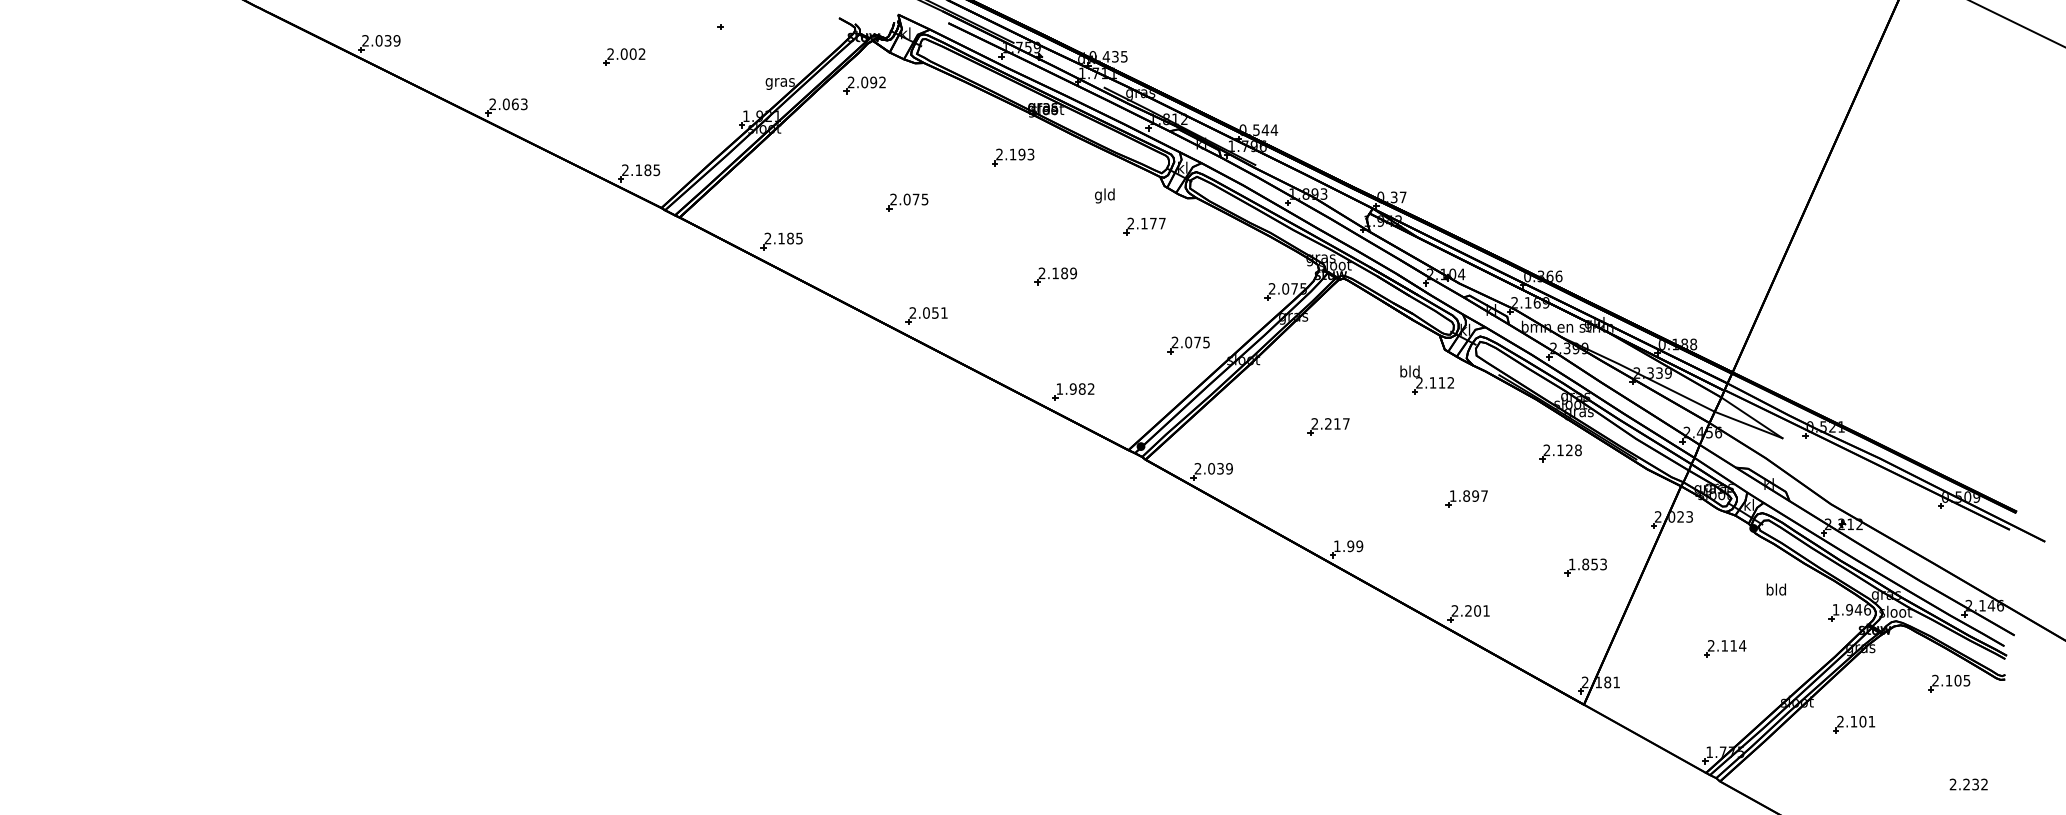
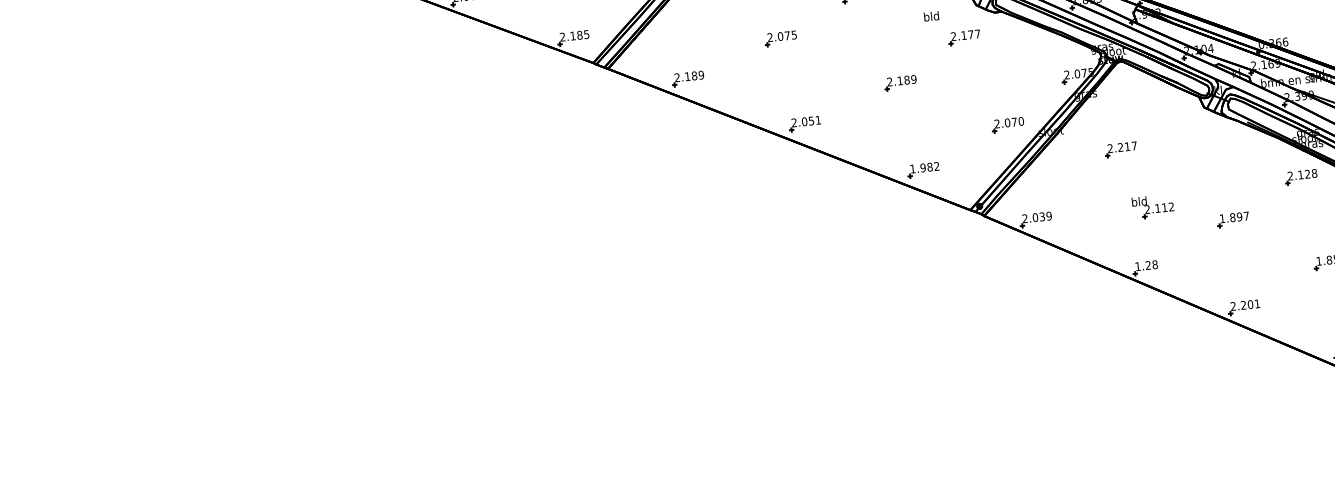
text: (1098, 195) -> (926, 17), gld -> bld
text: (799, 238) -> (701, 75), 2.185 -> 2.189
text: (1206, 342) -> (1021, 121), 2.075 -> 2.070
part: (1426, 379) -> (1152, 206), moved
part: (1328, 426) -> (1120, 149), moved
text: (1355, 546) -> (1151, 265), 1.99 -> 1.28

